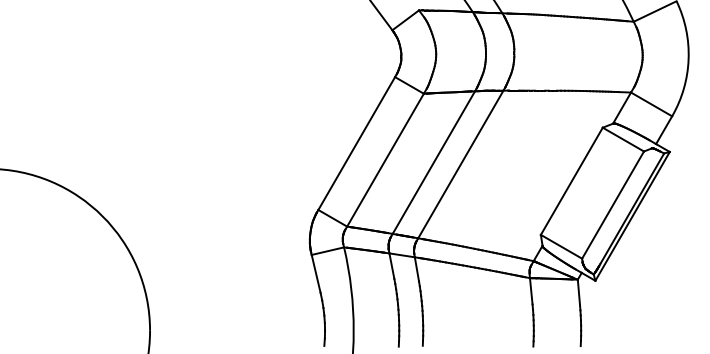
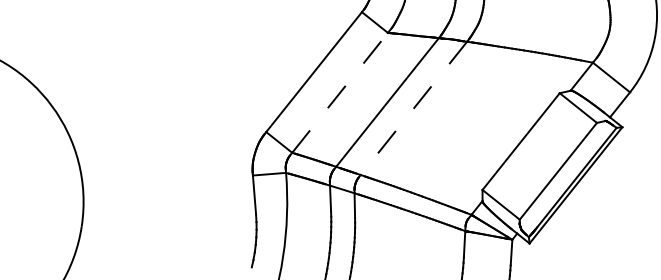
line: (385, 160) -> (340, 93), solid -> dashed
line: (460, 164) -> (413, 108), solid -> dashed

